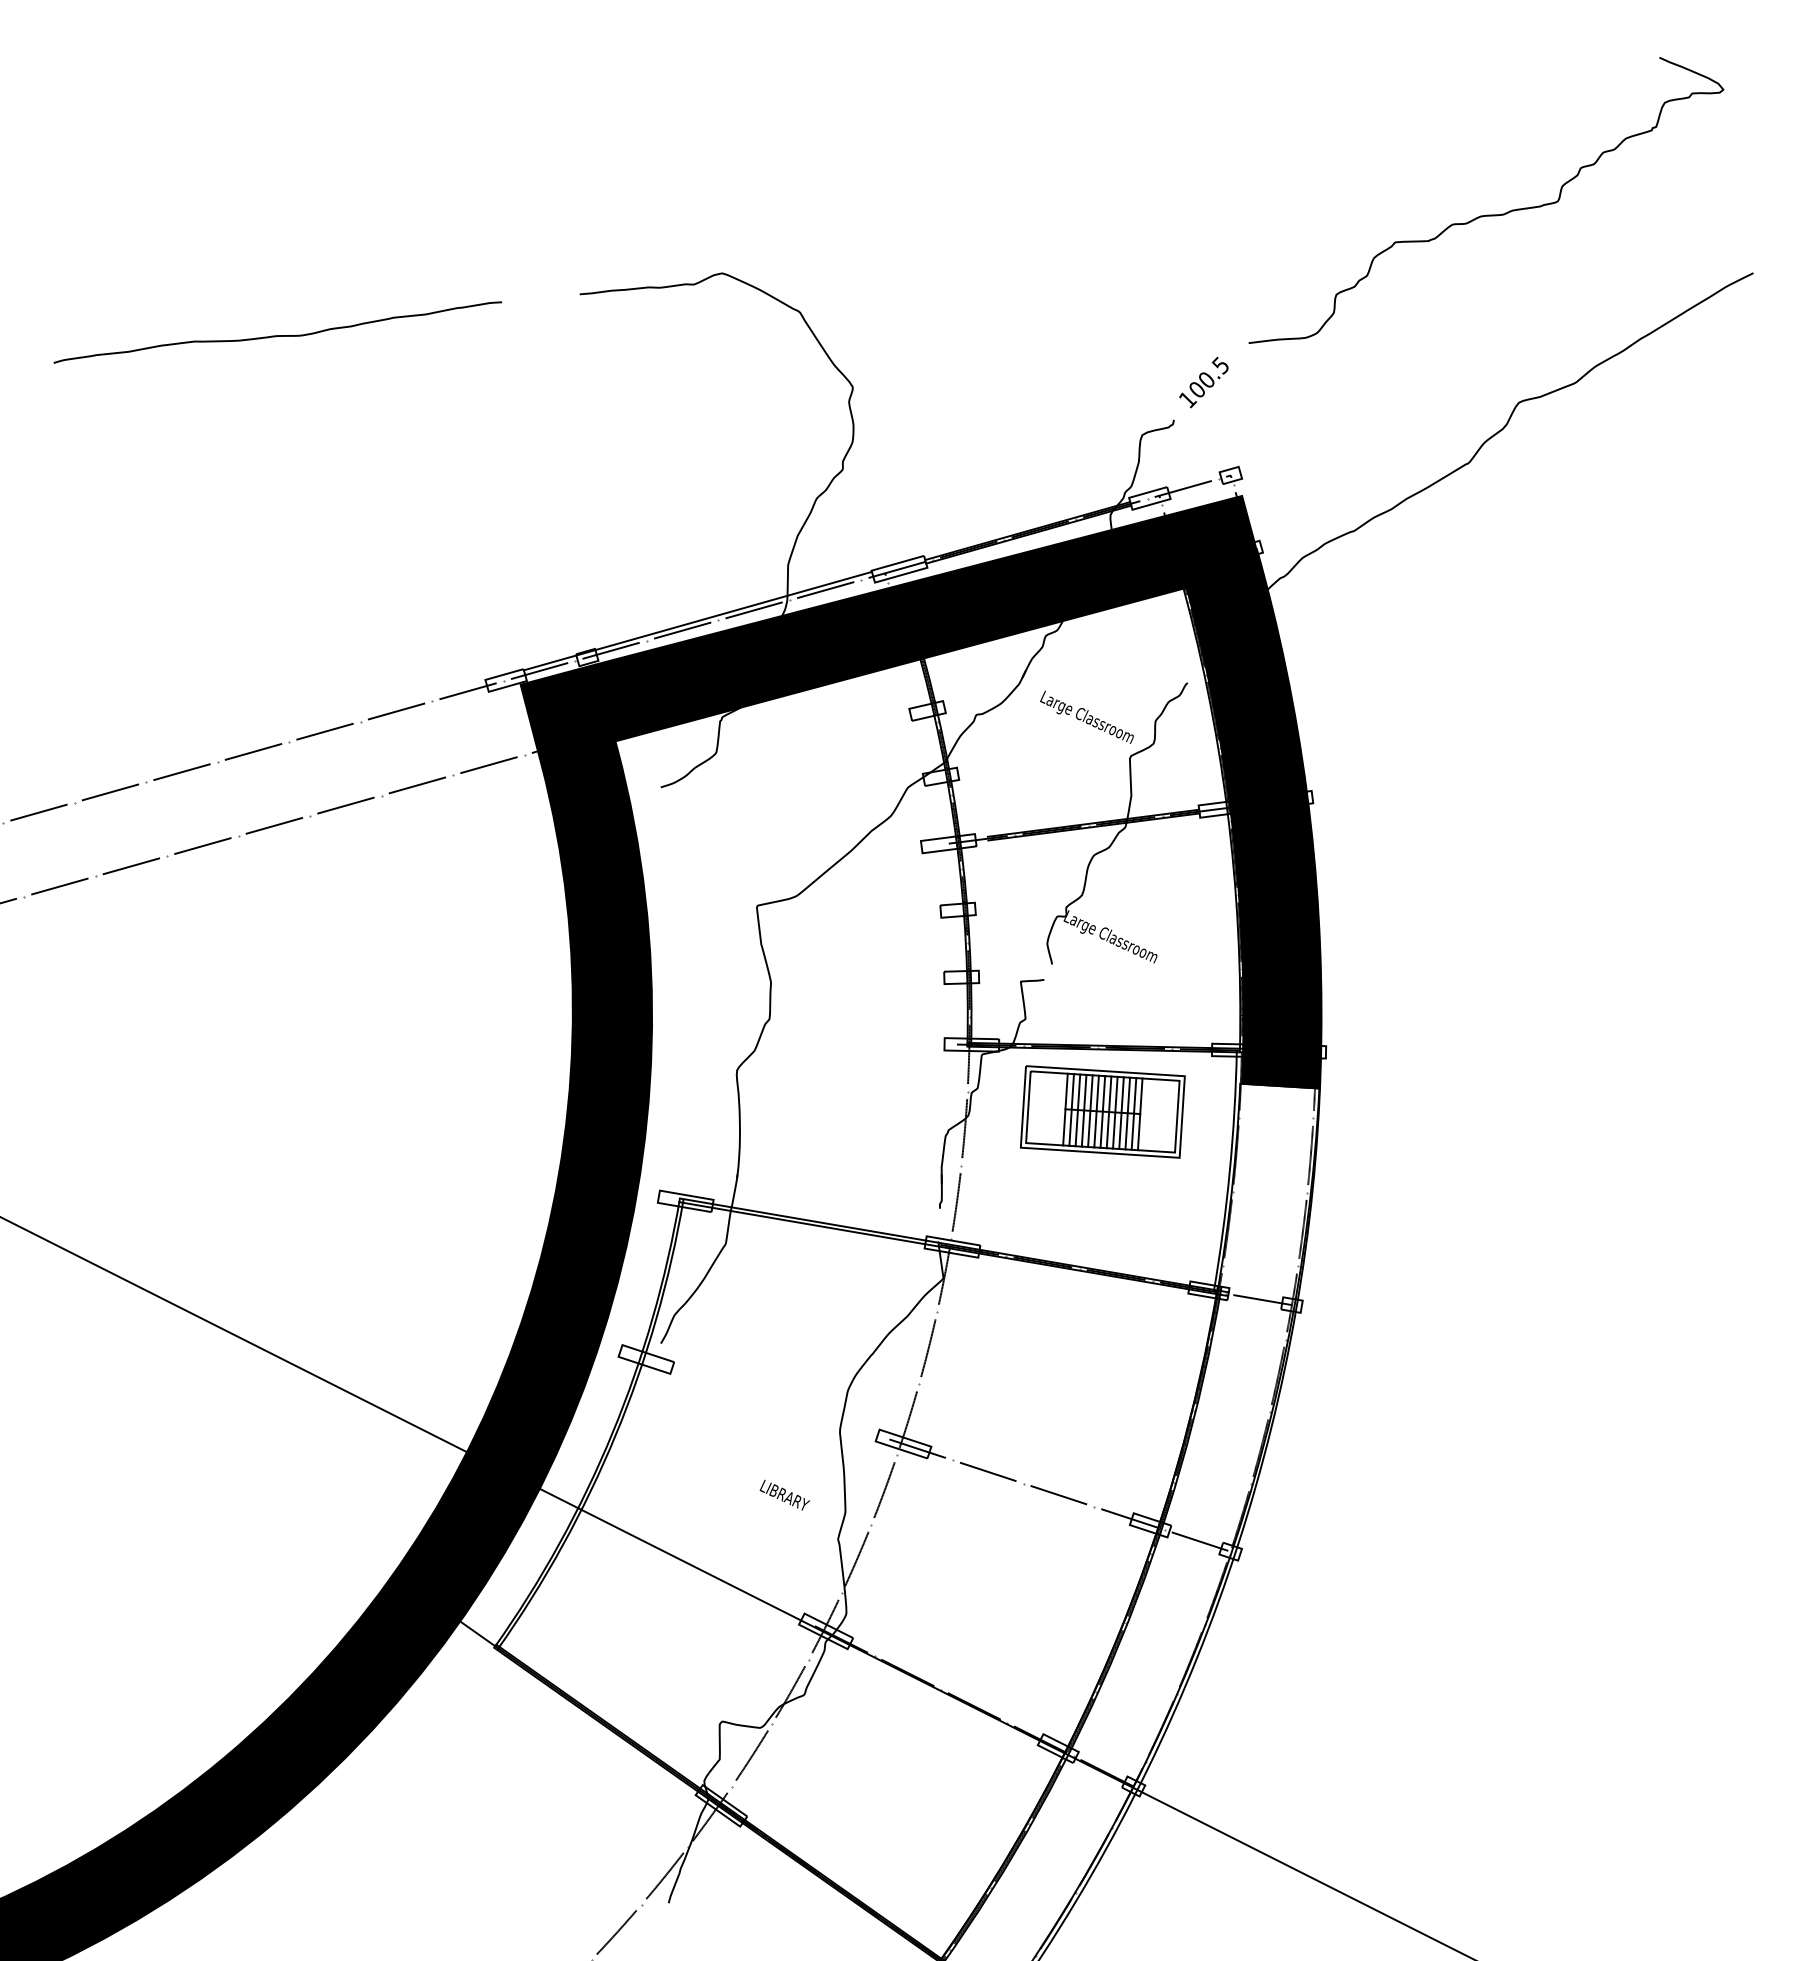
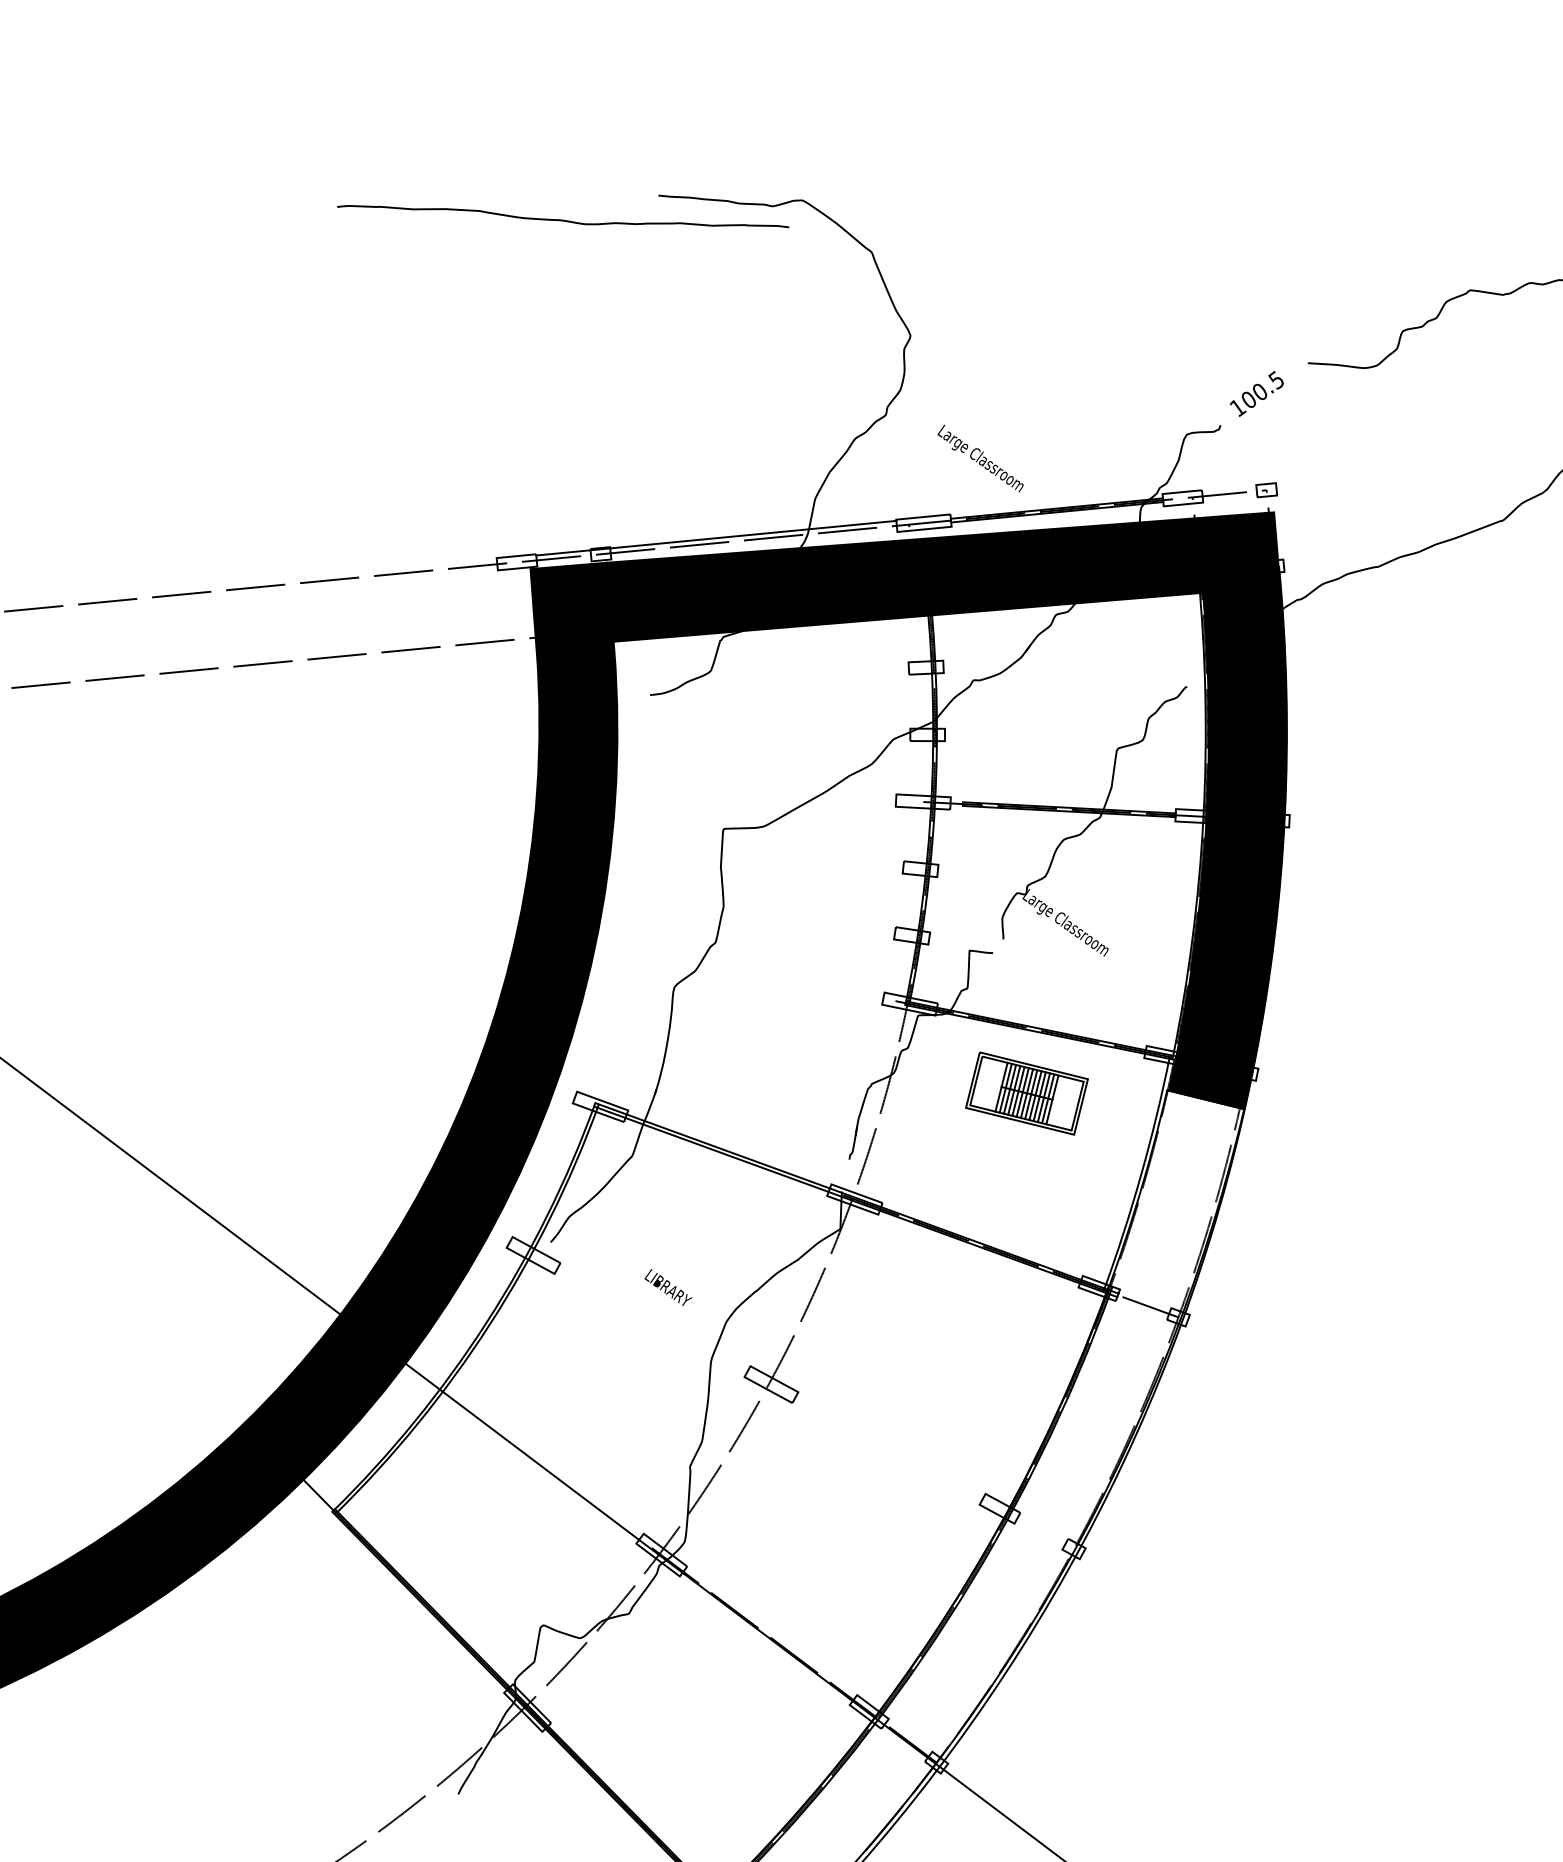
curve: (277, 335) -> (562, 219), moved
text: (1086, 716) -> (980, 457), moved
part: (1102, 1111) -> (1026, 1093), size x0.7
text: (784, 1494) -> (668, 1287), moved
line: (1059, 1495) -> (915, 1463), removed

